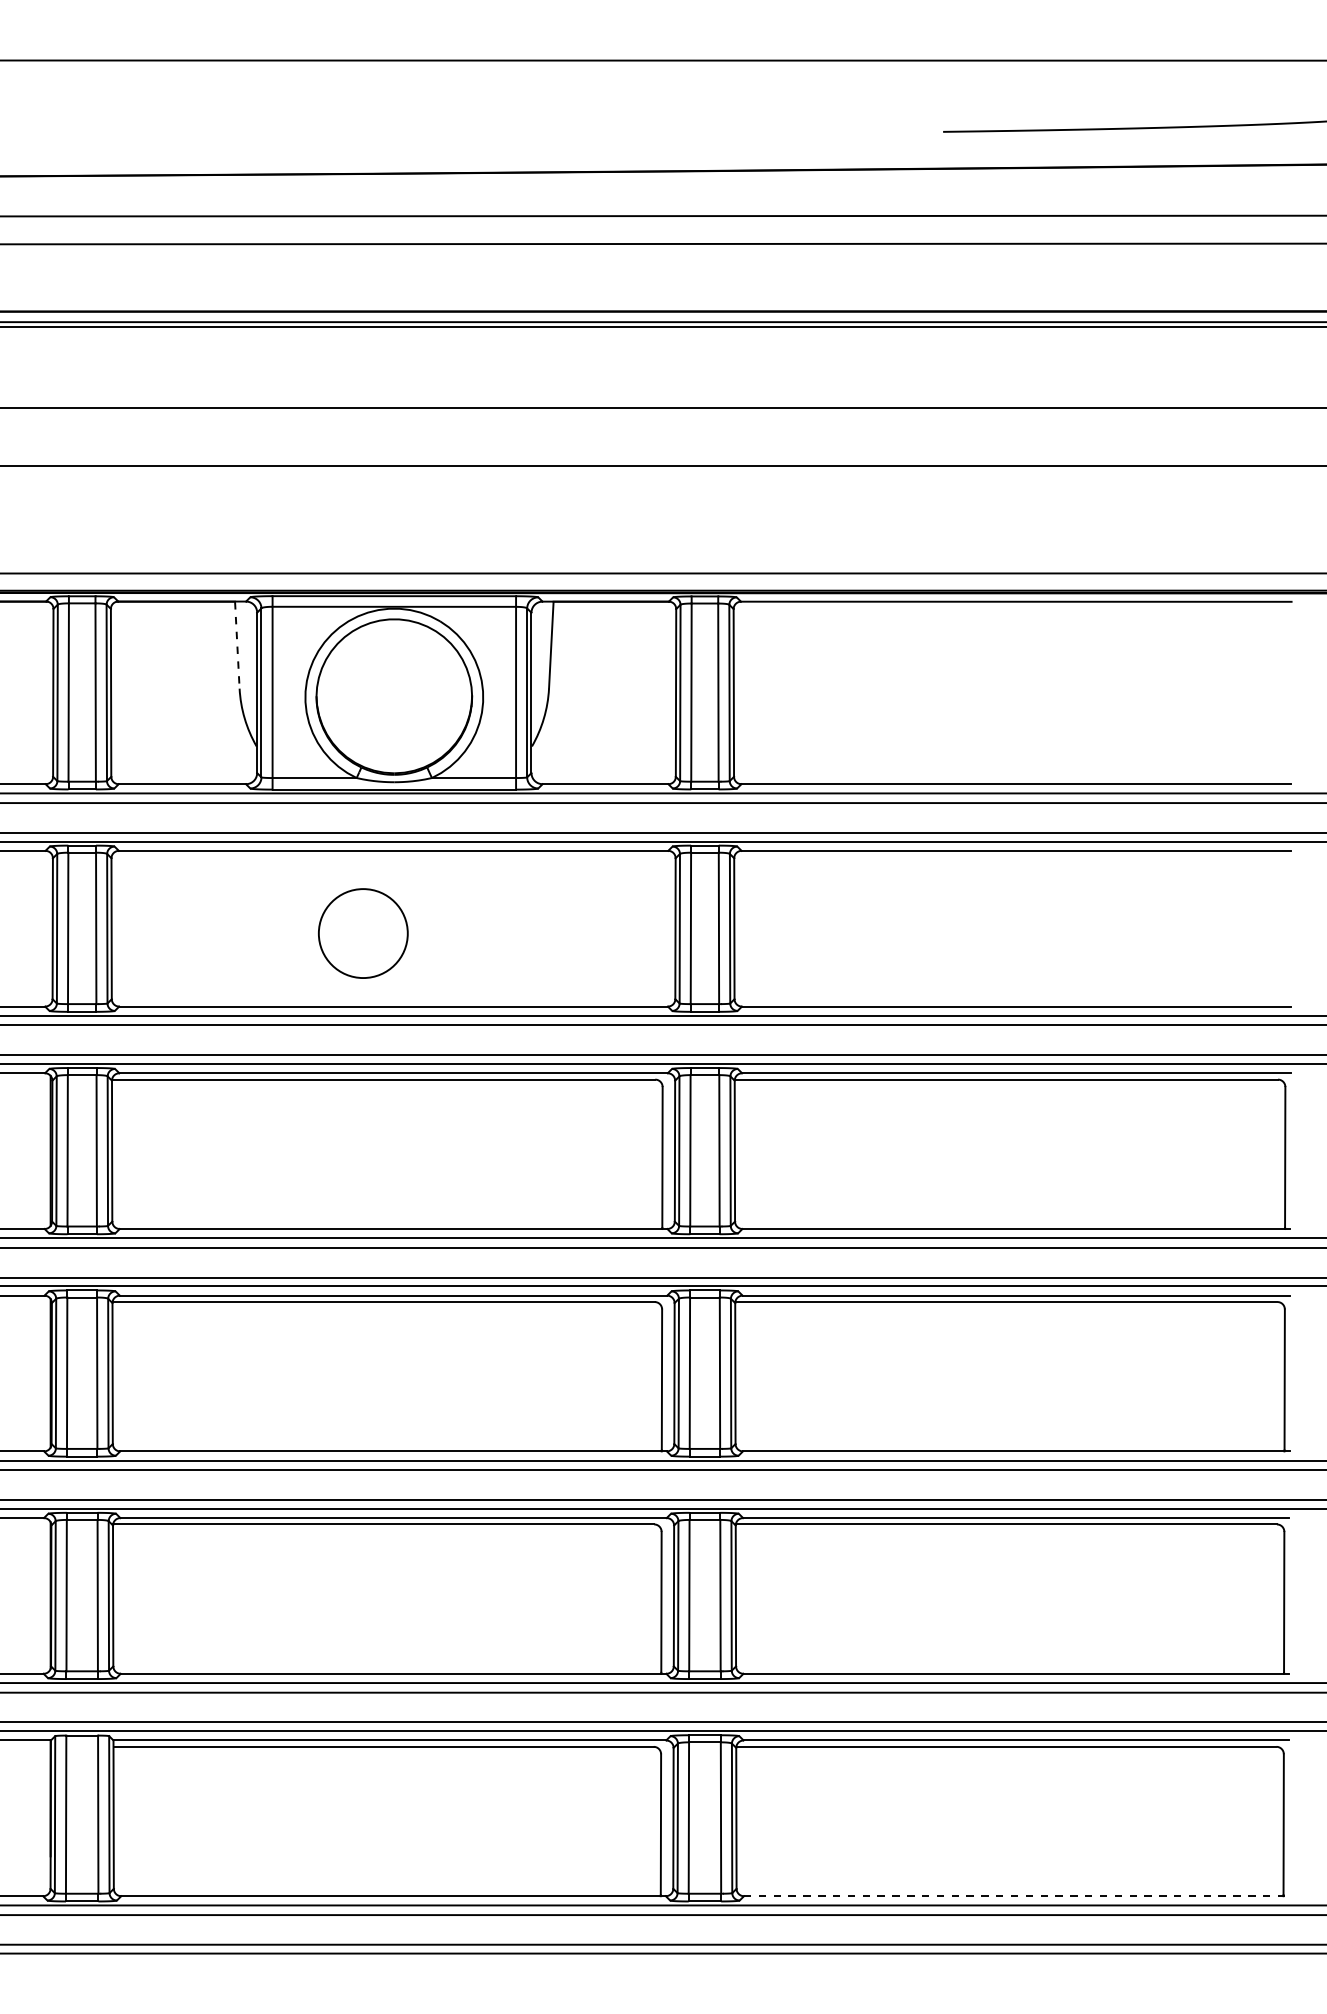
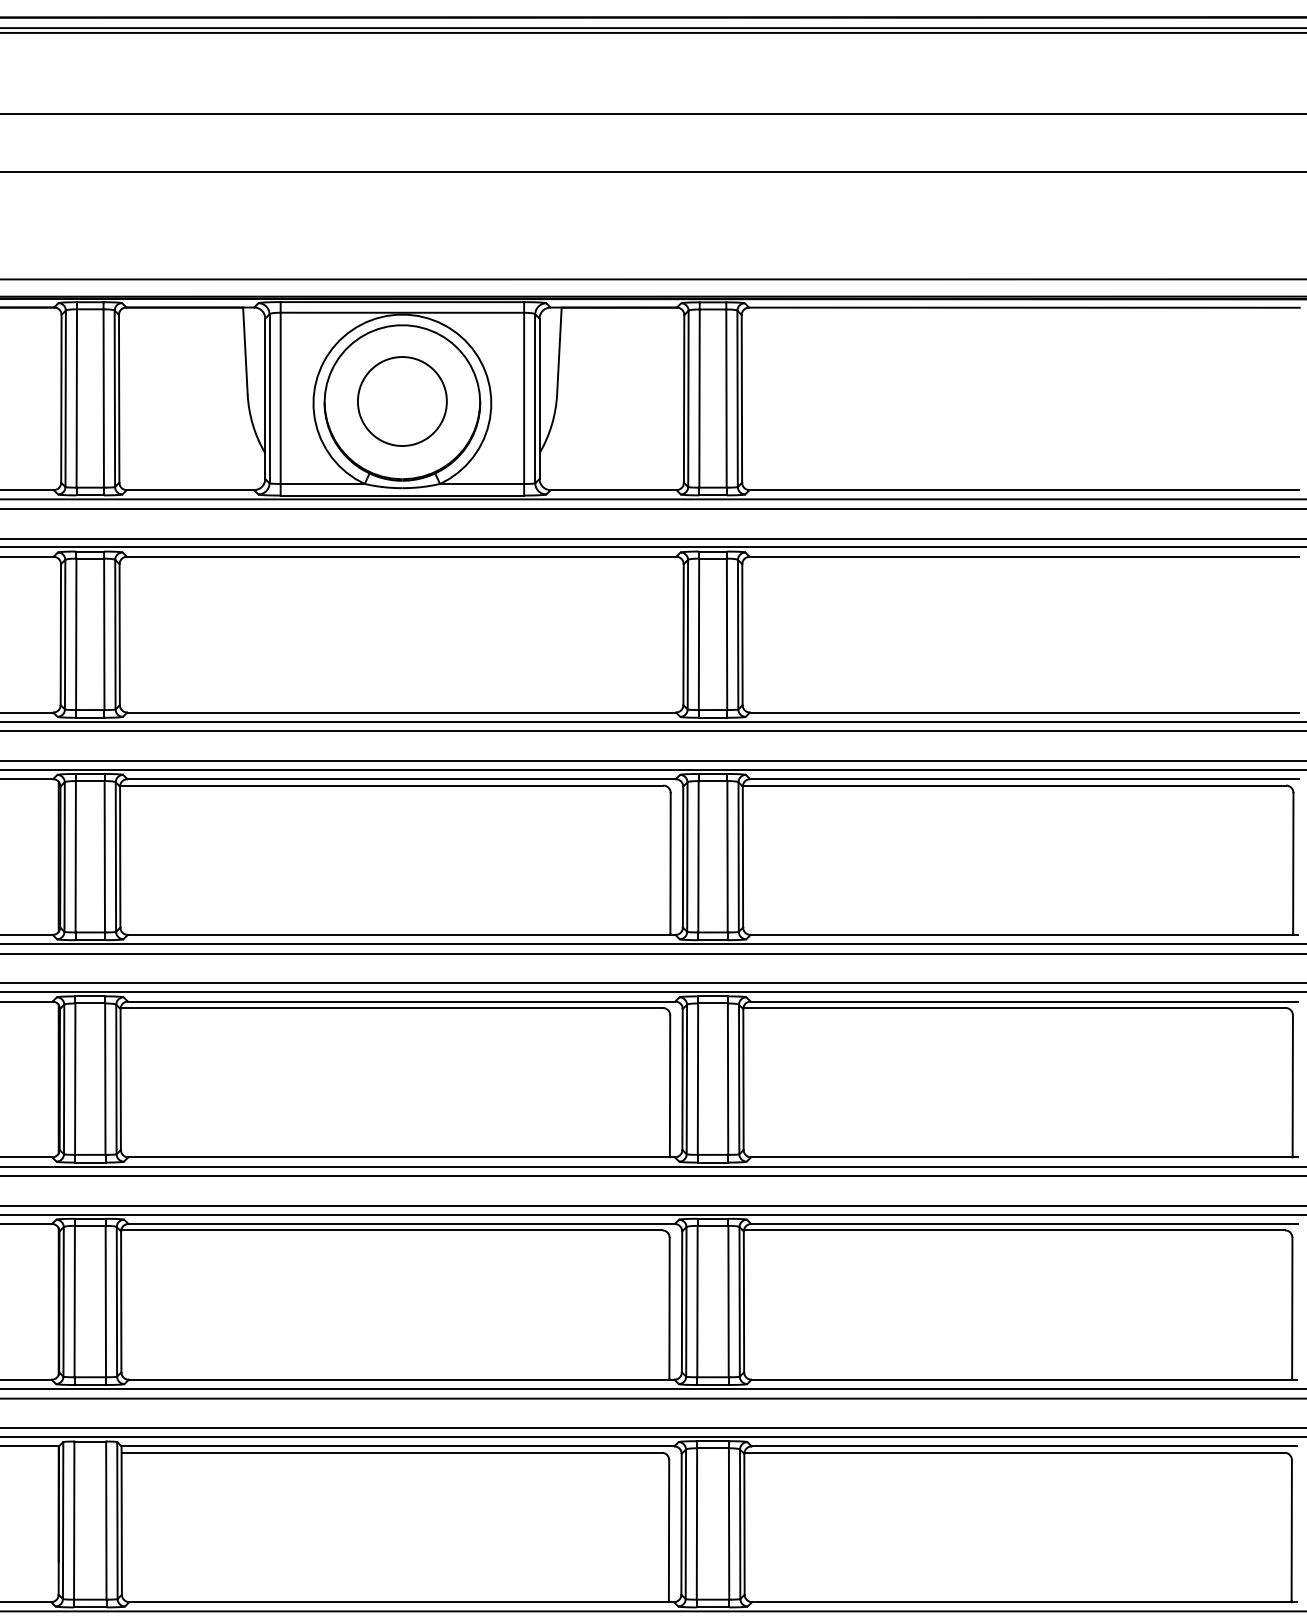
line: (237, 645) -> (245, 351), dashed -> solid
circle: (363, 933) -> (402, 401), moved
line: (1016, 1896) -> (1024, 1602), dashed -> solid

